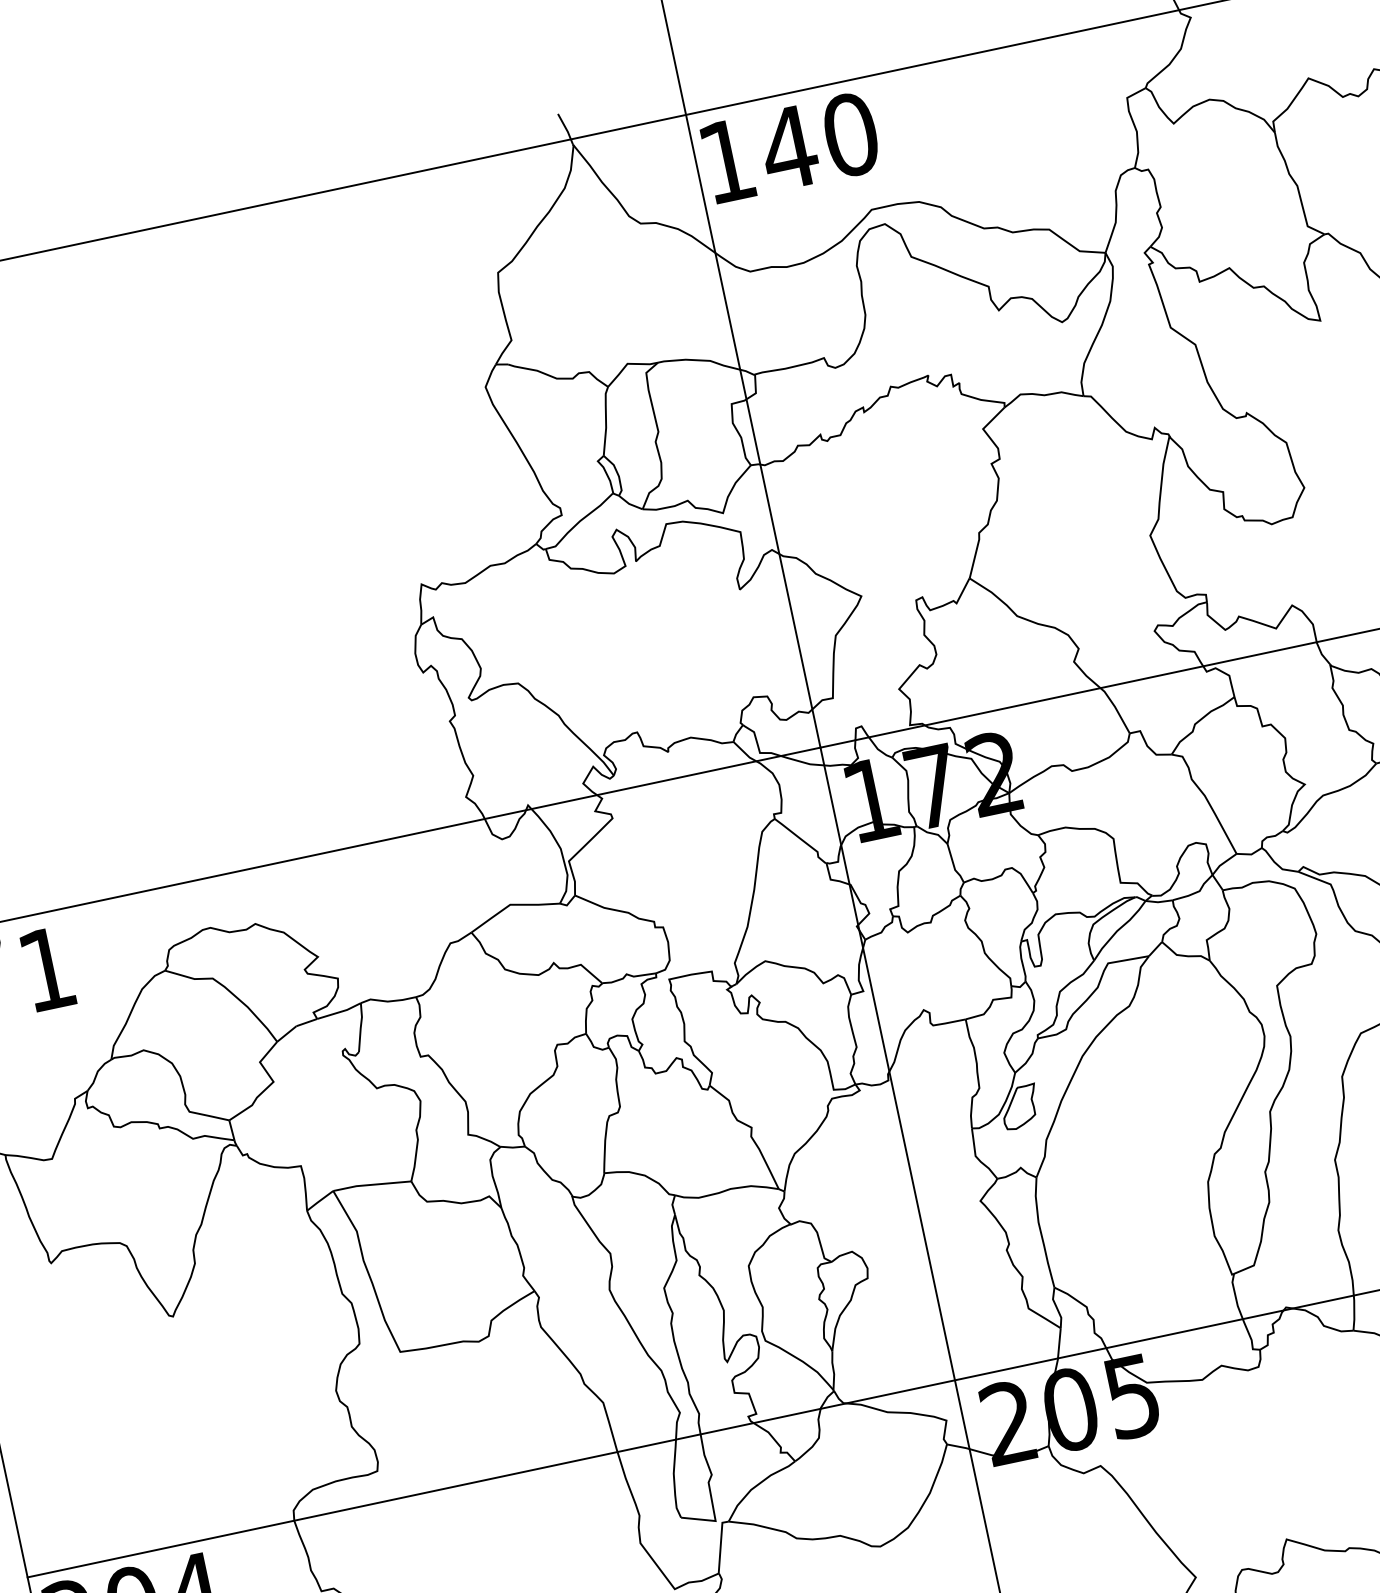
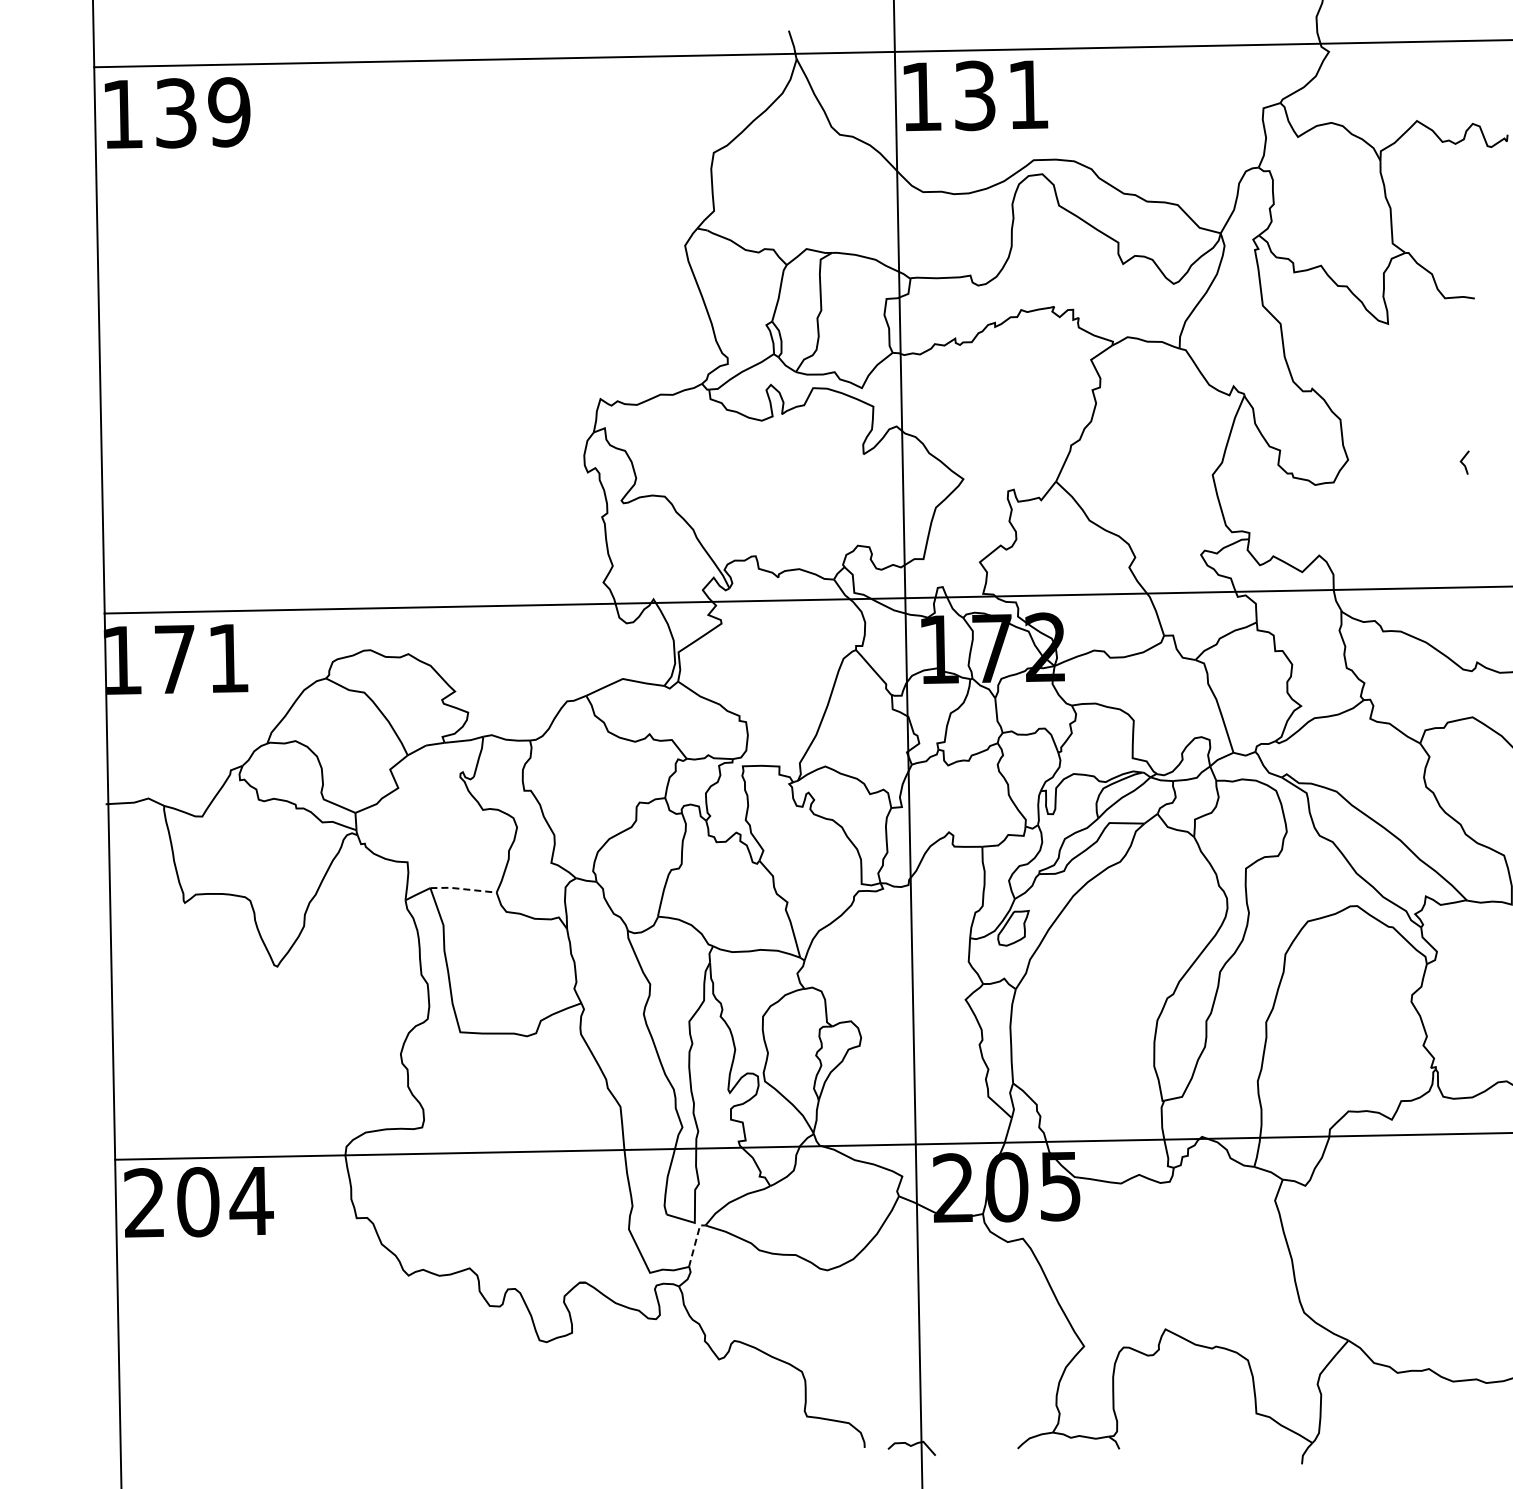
text: (818, 141) -> (1000, 95), 140 -> 131
line: (372, 1185) -> (463, 889), solid -> dashed
line: (721, 1544) -> (695, 1243), solid -> dashed

